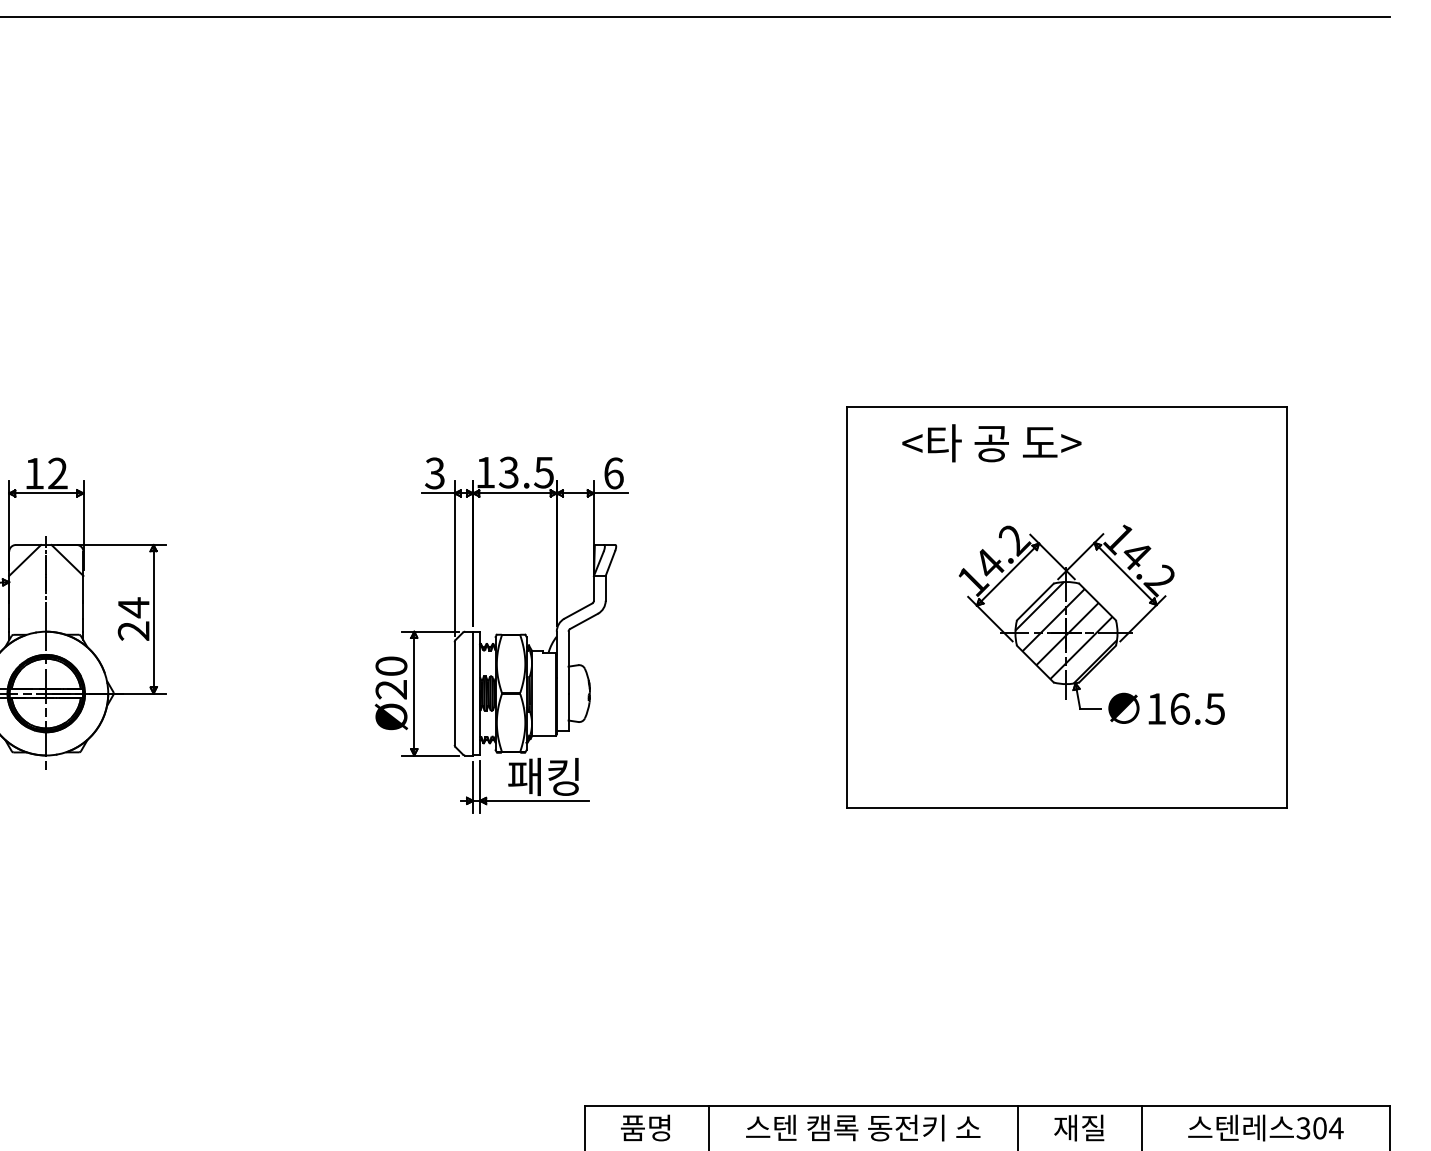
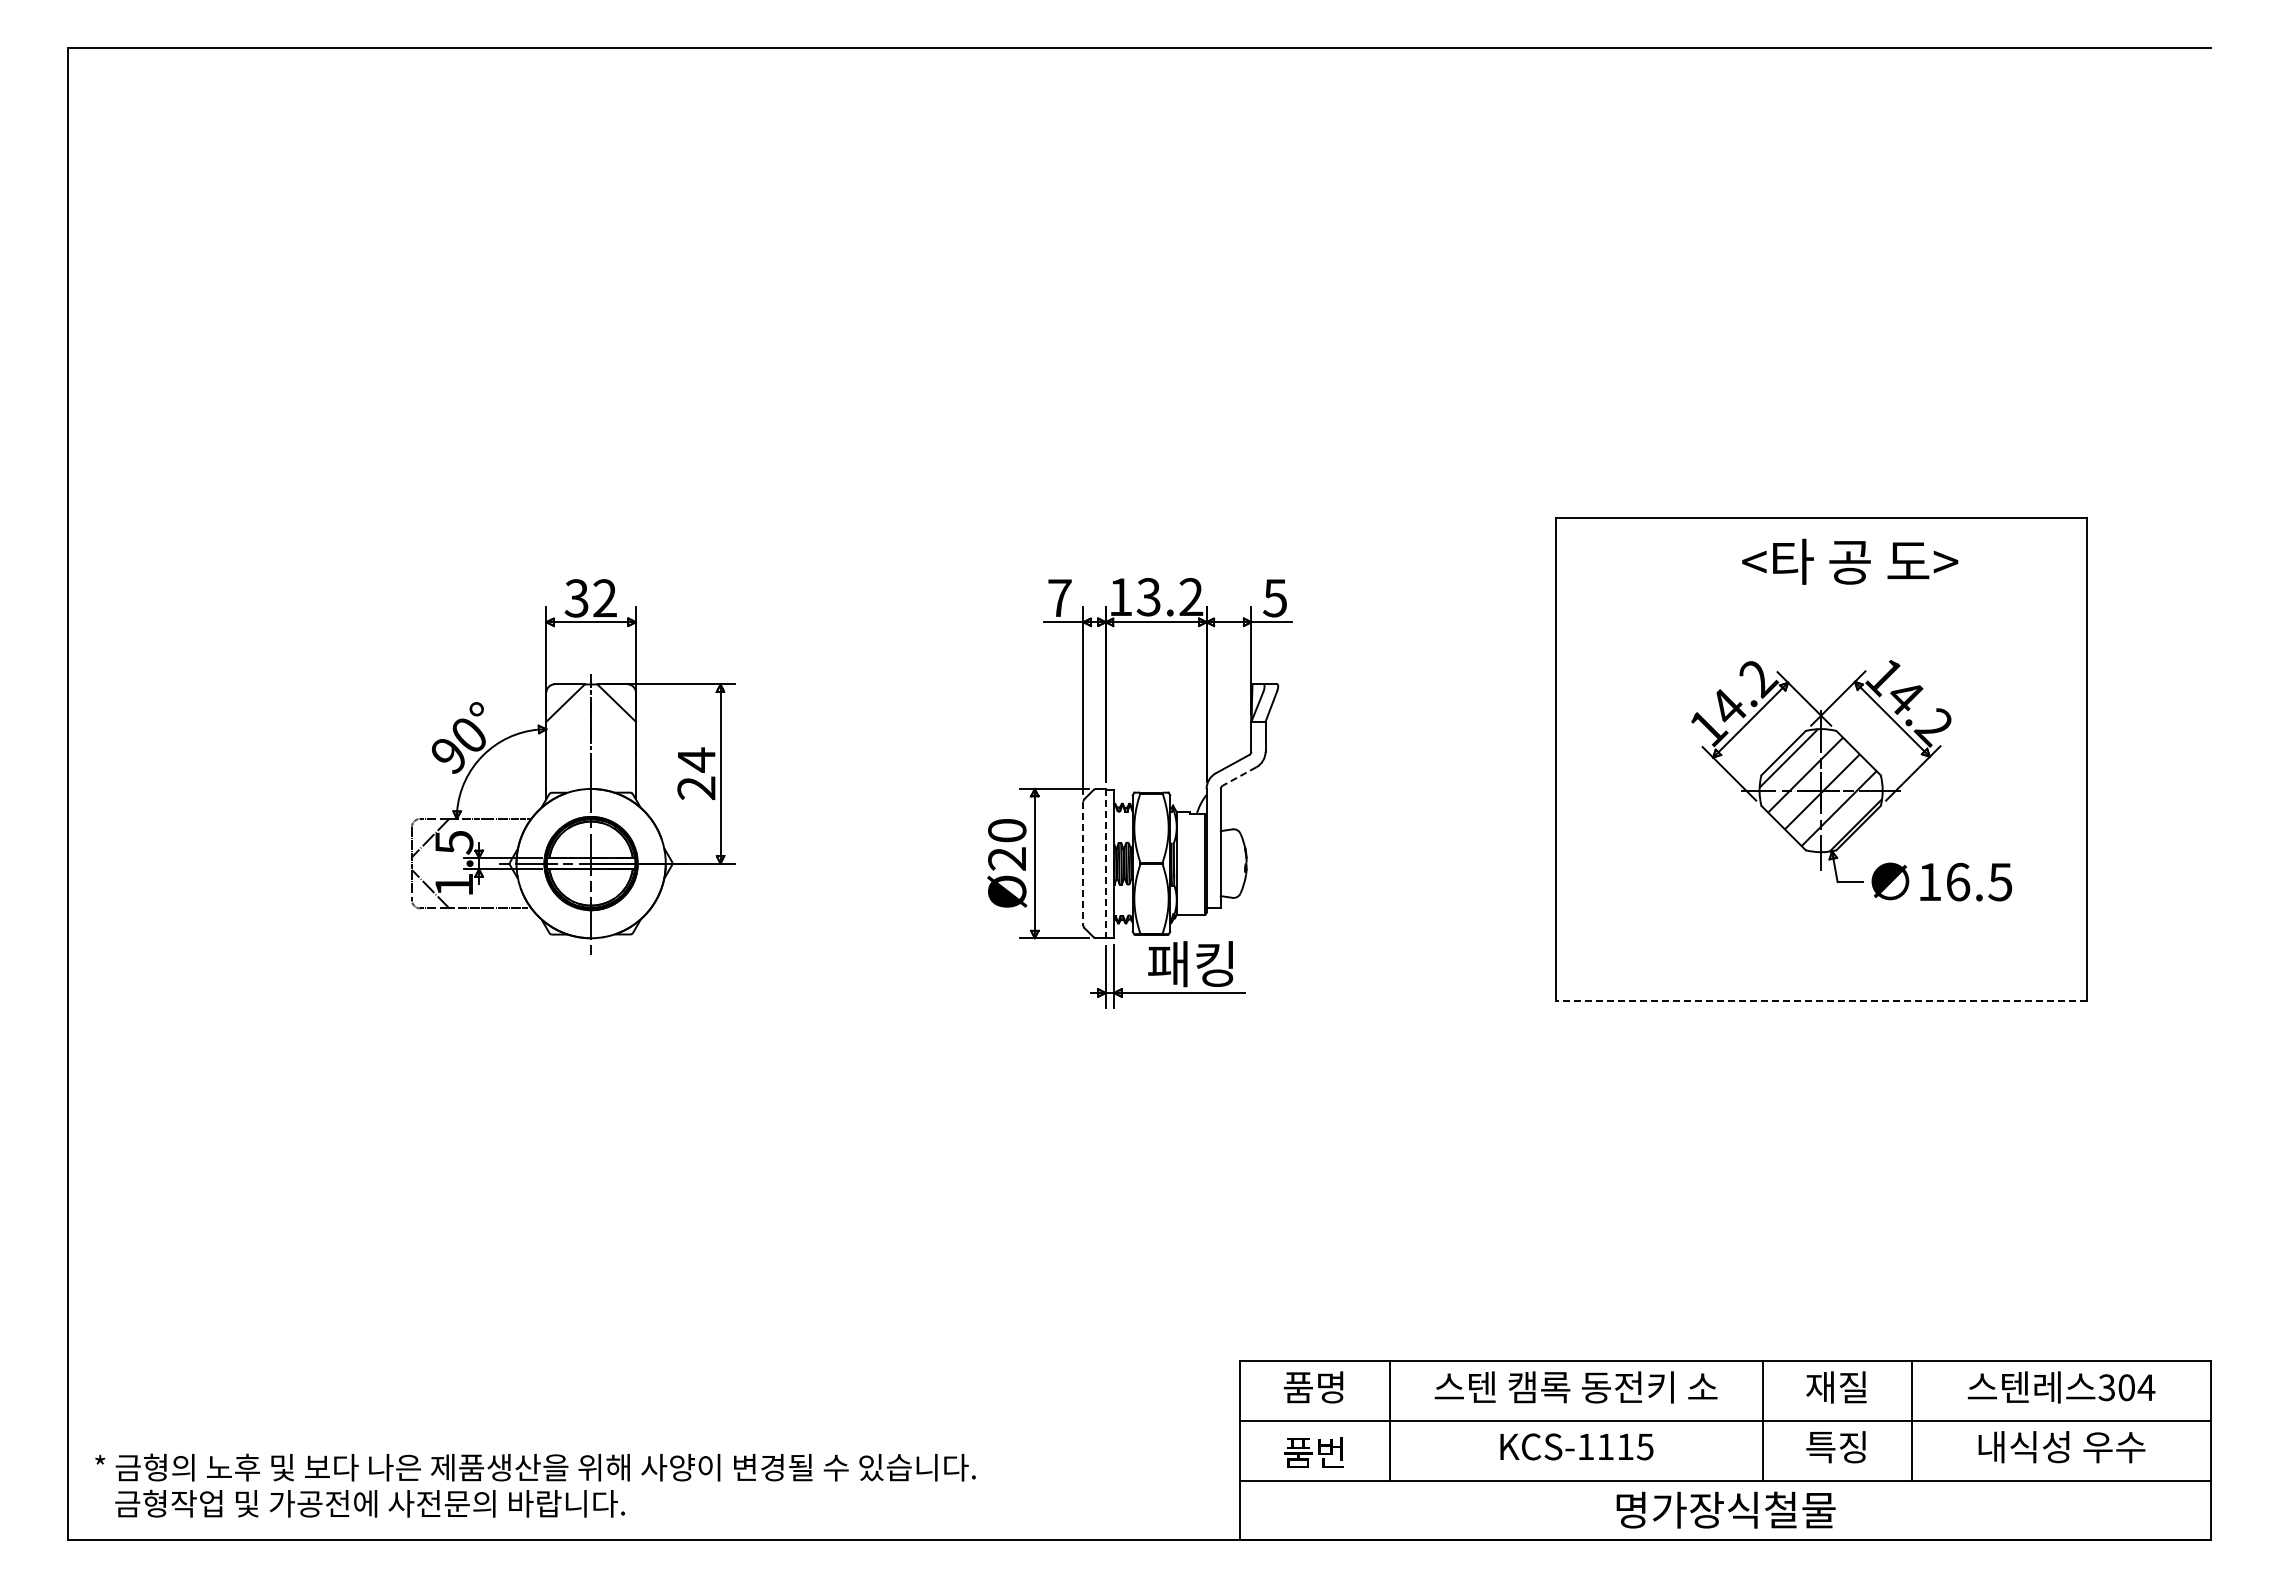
text: (992, 443) -> (1850, 561), moved
text: (434, 472) -> (1059, 597), 3 -> 7
text: (544, 472) -> (1191, 597), 13.5 -> 13.2
text: (613, 472) -> (1275, 597), 6 -> 5
text: (34, 473) -> (576, 598), 12 -> 32
line: (584, 621) -> (1239, 776), solid -> dashed
line: (454, 693) -> (1083, 863), solid -> dashed
line: (472, 693) -> (1105, 863), solid -> dashed
line: (1066, 807) -> (1821, 1000), solid -> dashed

